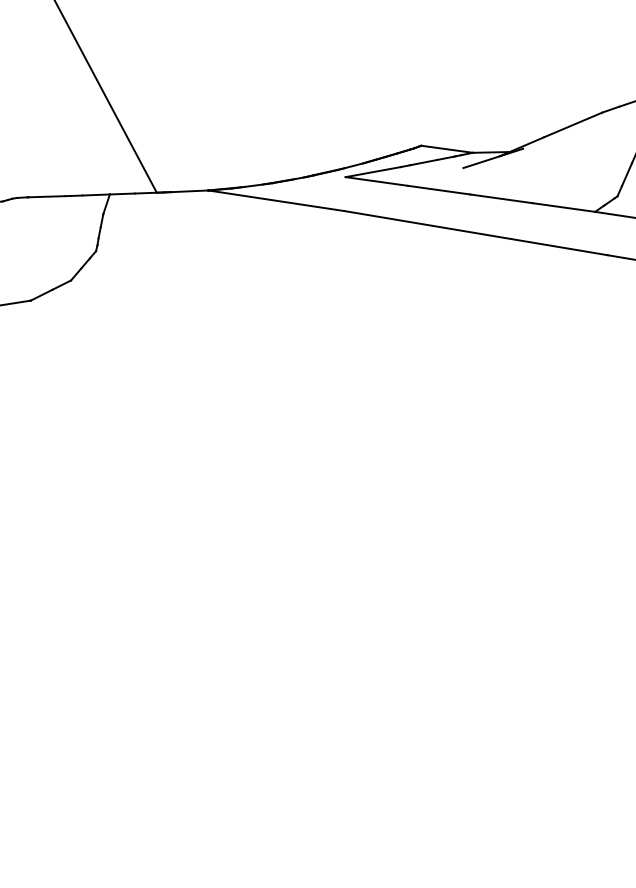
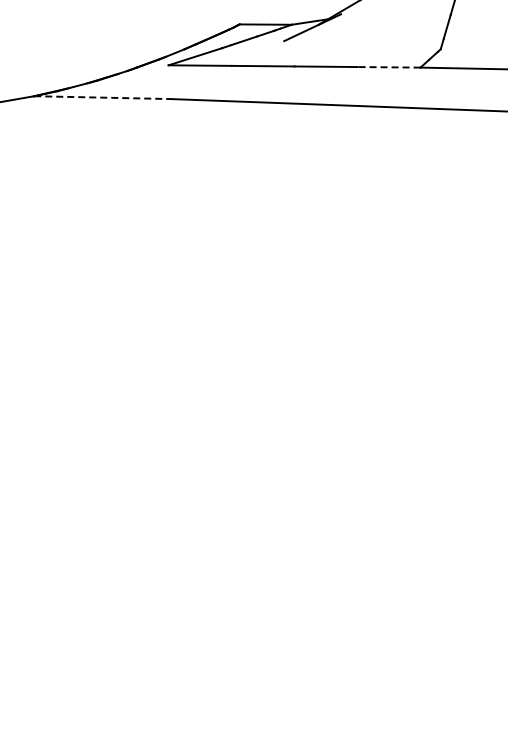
line: (276, 200) -> (103, 97), solid -> dashed
line: (563, 207) -> (388, 67), solid -> dashed

